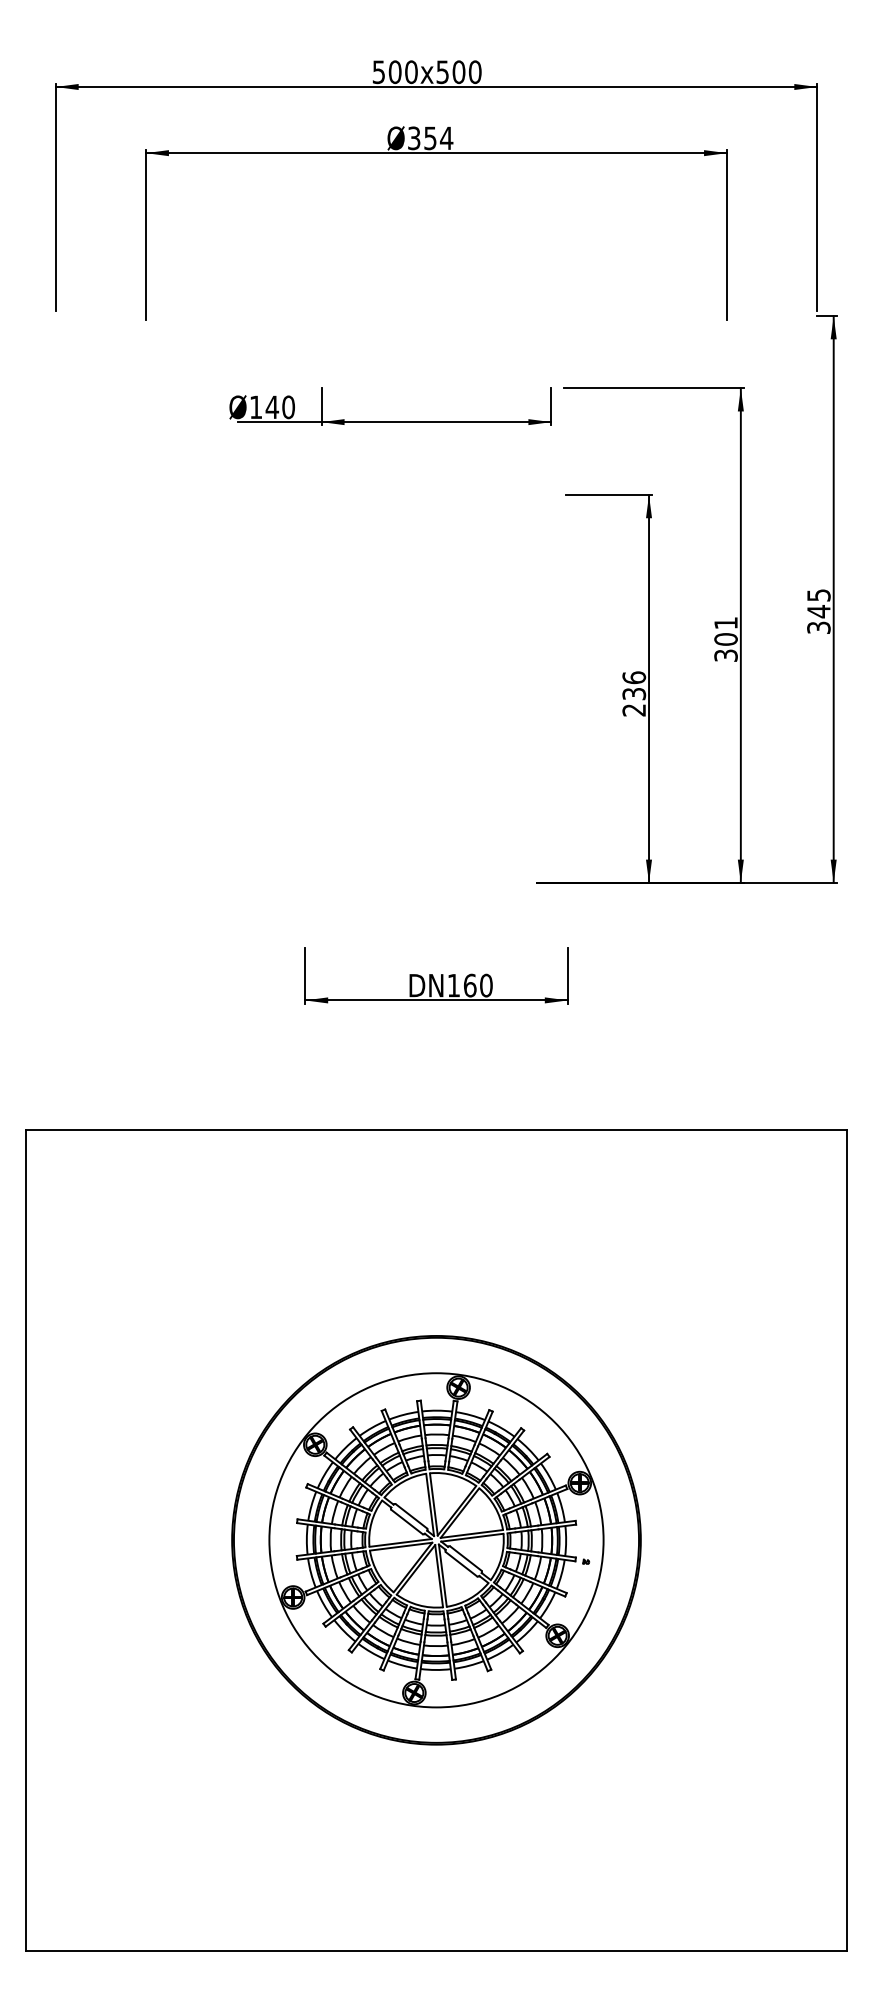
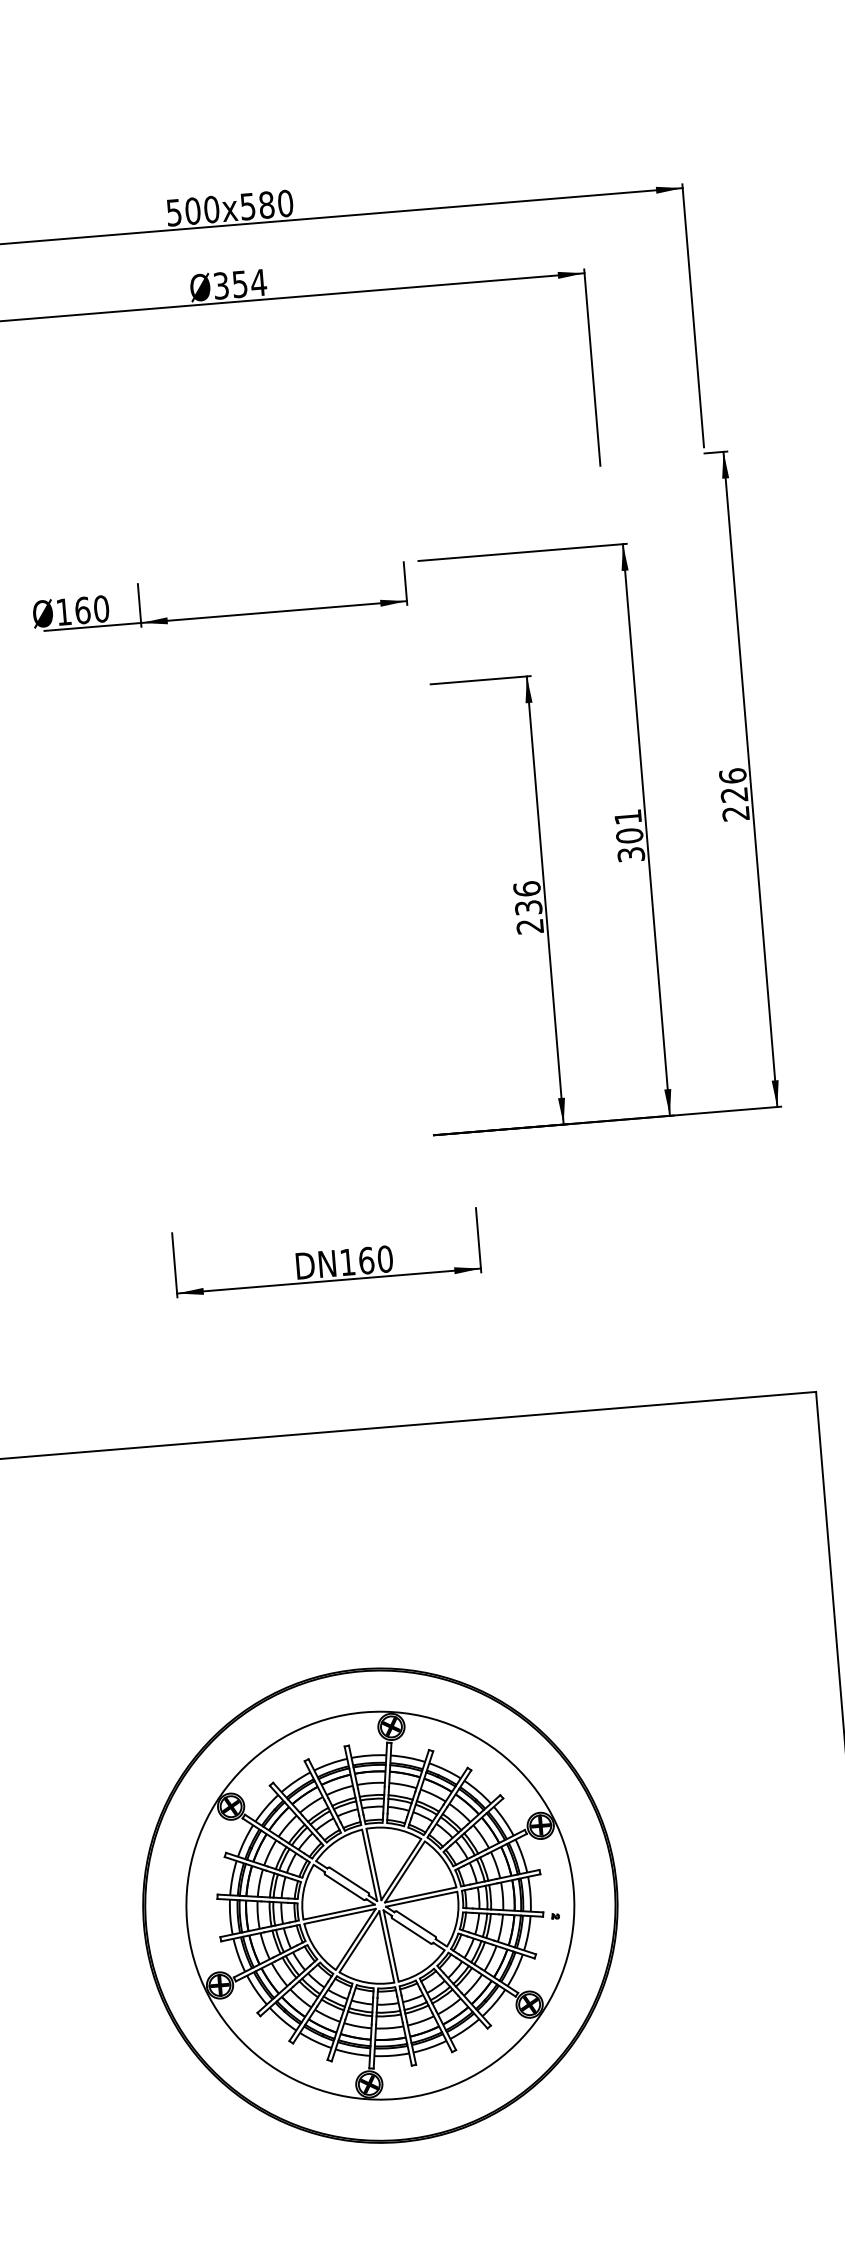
text: (458, 71) -> (266, 204), 500x500 -> 500x580
text: (272, 407) -> (82, 610), 140 -> 160
text: (818, 610) -> (733, 793), 345 -> 226

